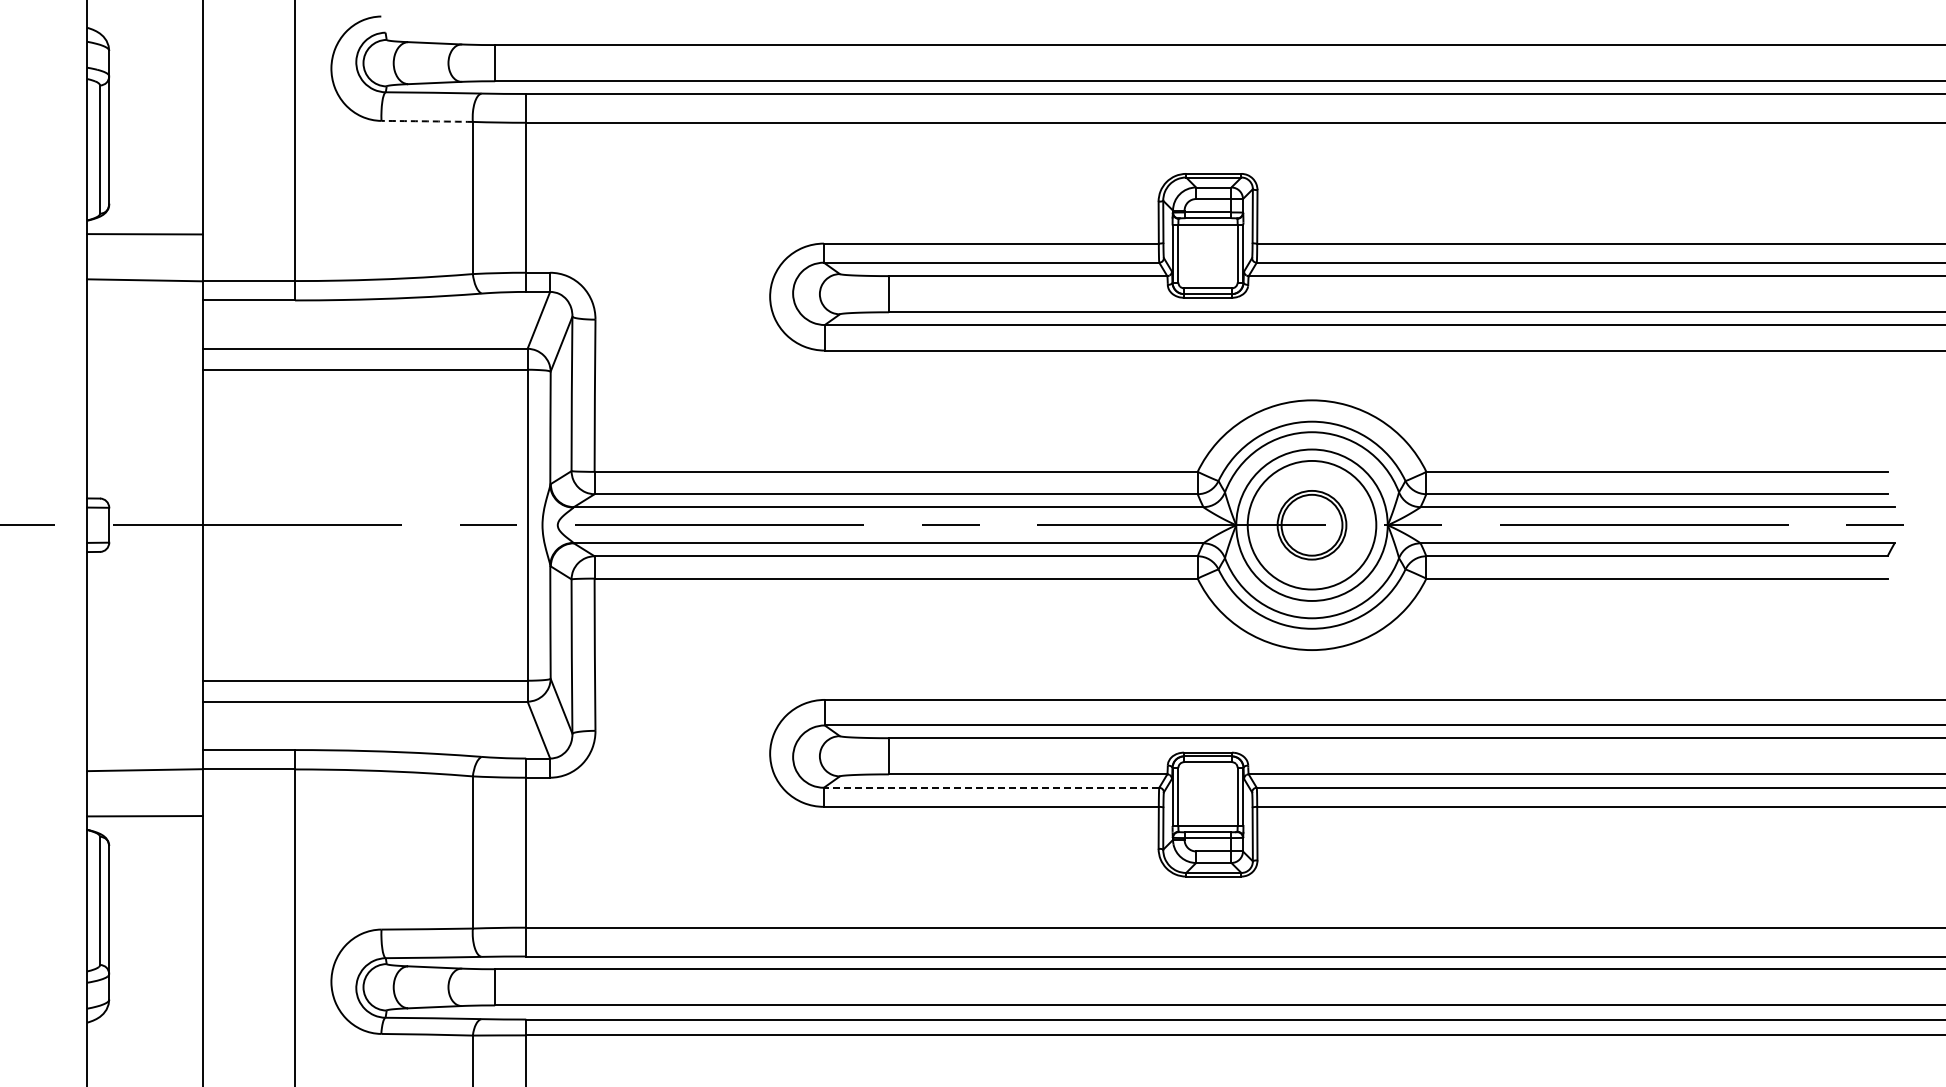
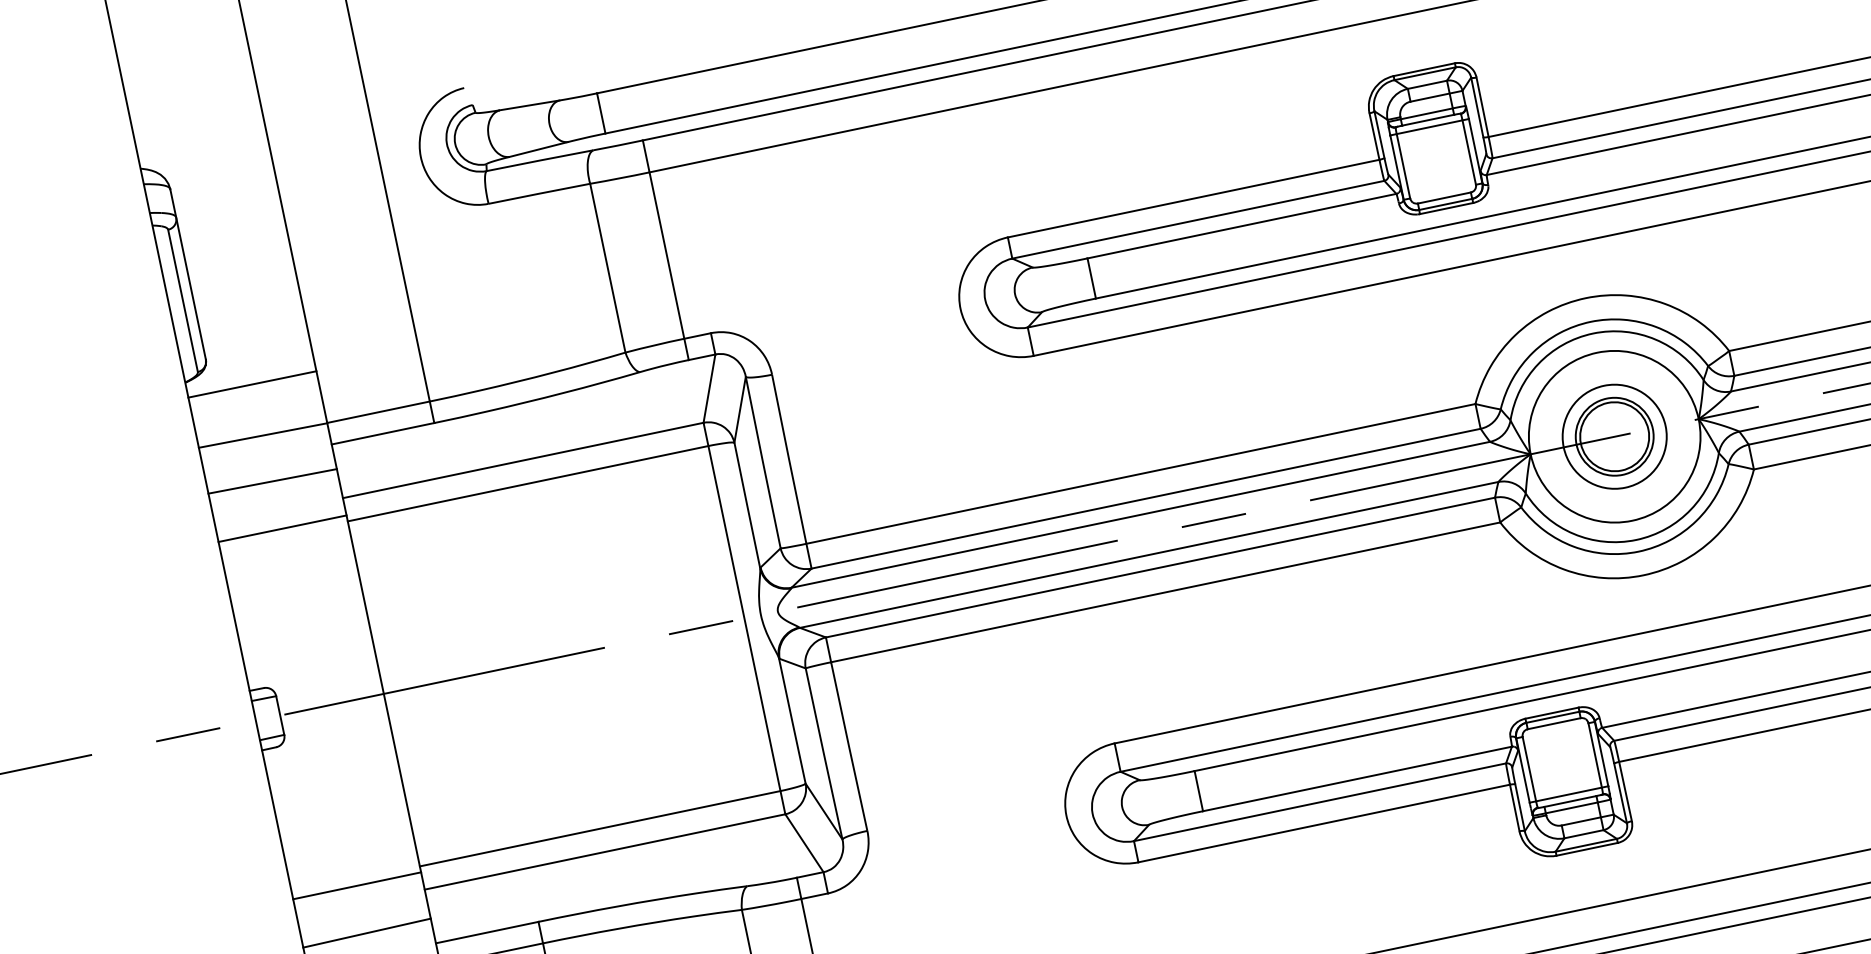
arc: (427, 121) -> (539, 193), dashed -> solid
line: (144, 321) -> (272, 481), added
line: (144, 364) -> (282, 529), added
circle: (1311, 525) -> (1614, 437), size x0.71
line: (144, 686) -> (356, 886), added
line: (144, 728) -> (366, 932), added
line: (991, 787) -> (1319, 801), dashed -> solid

